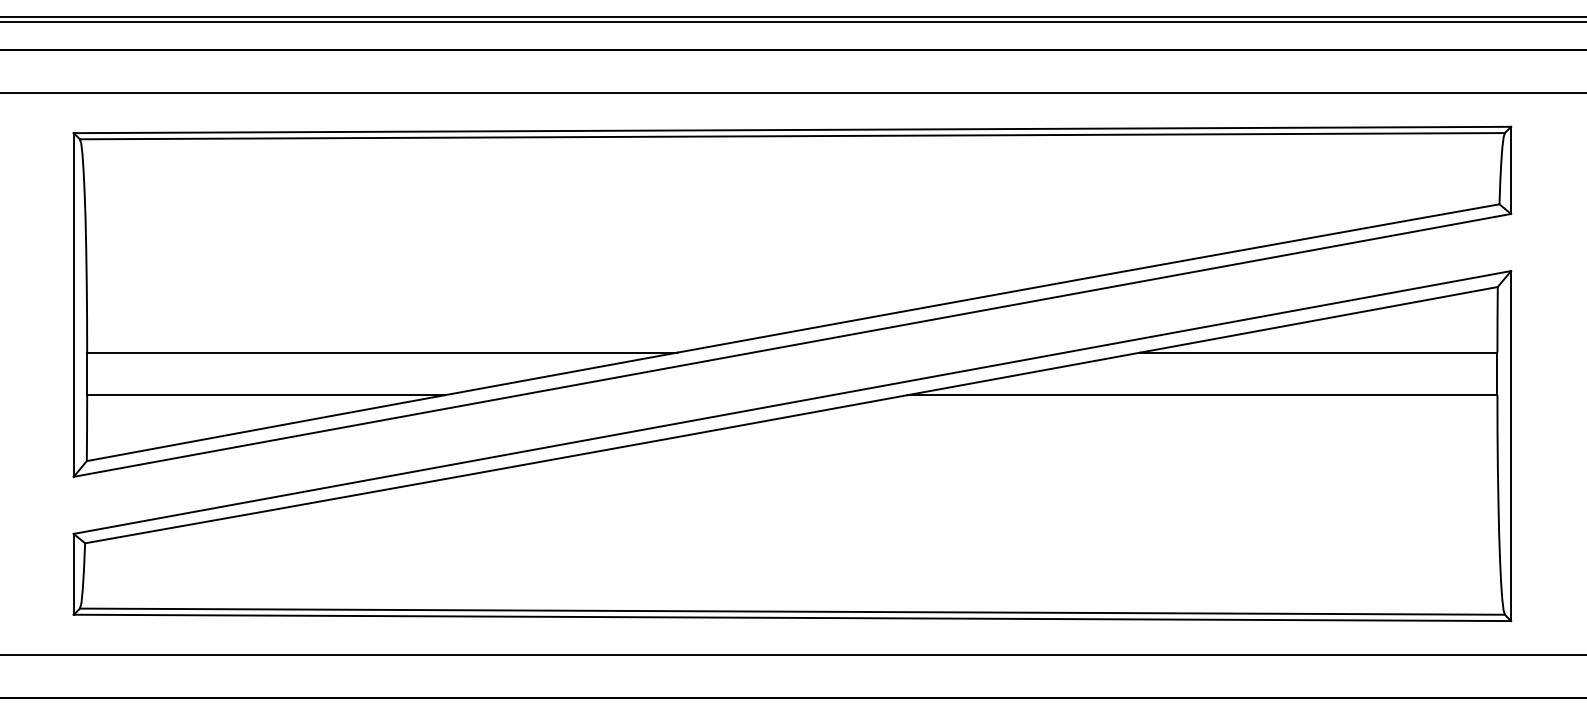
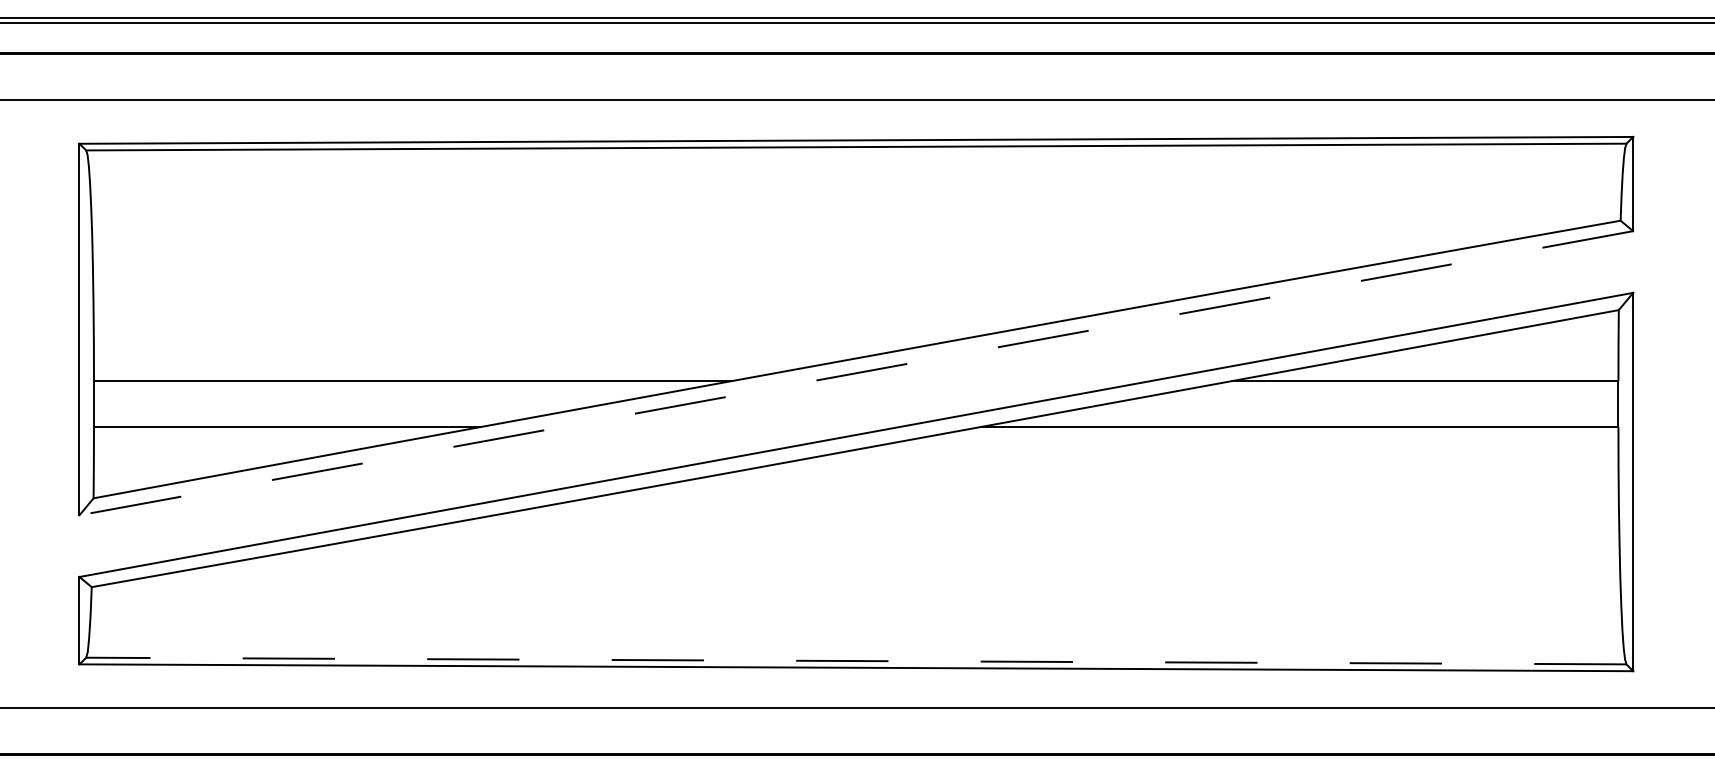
line: (792, 345) -> (856, 373), solid -> dashed
line: (791, 612) -> (855, 661), solid -> dashed

